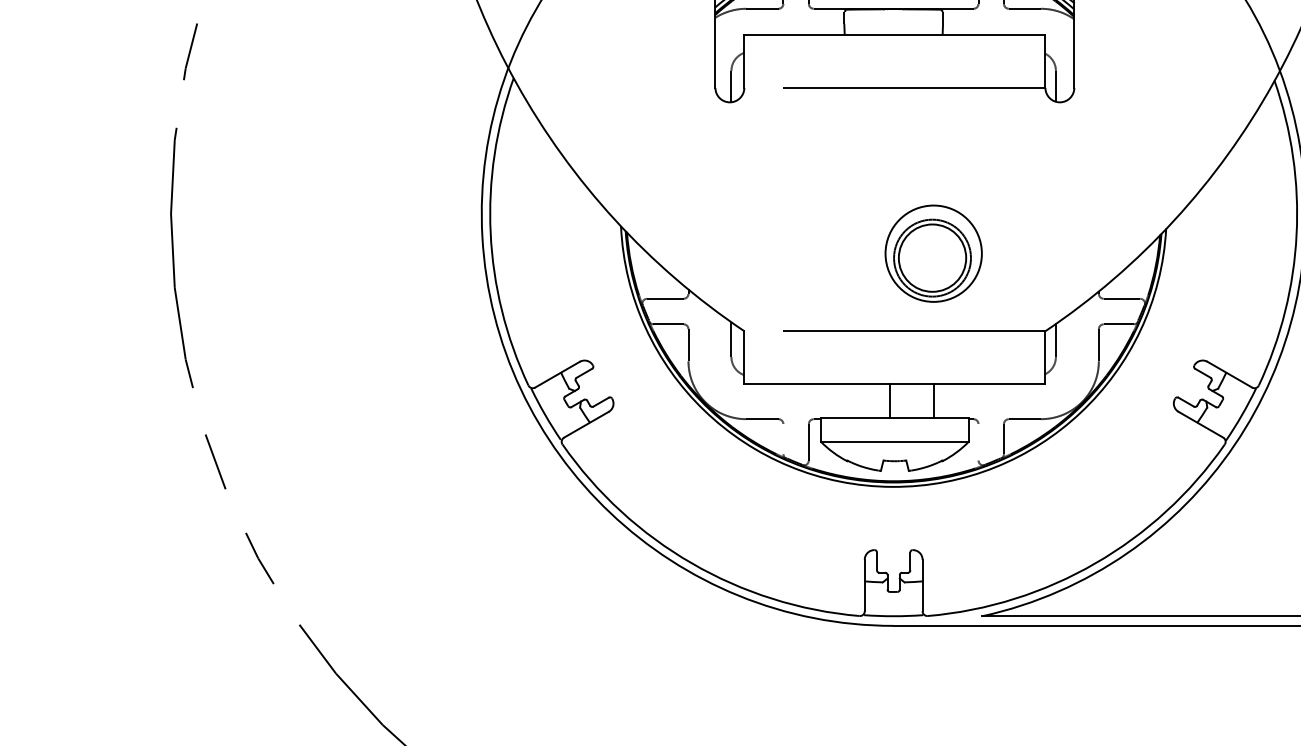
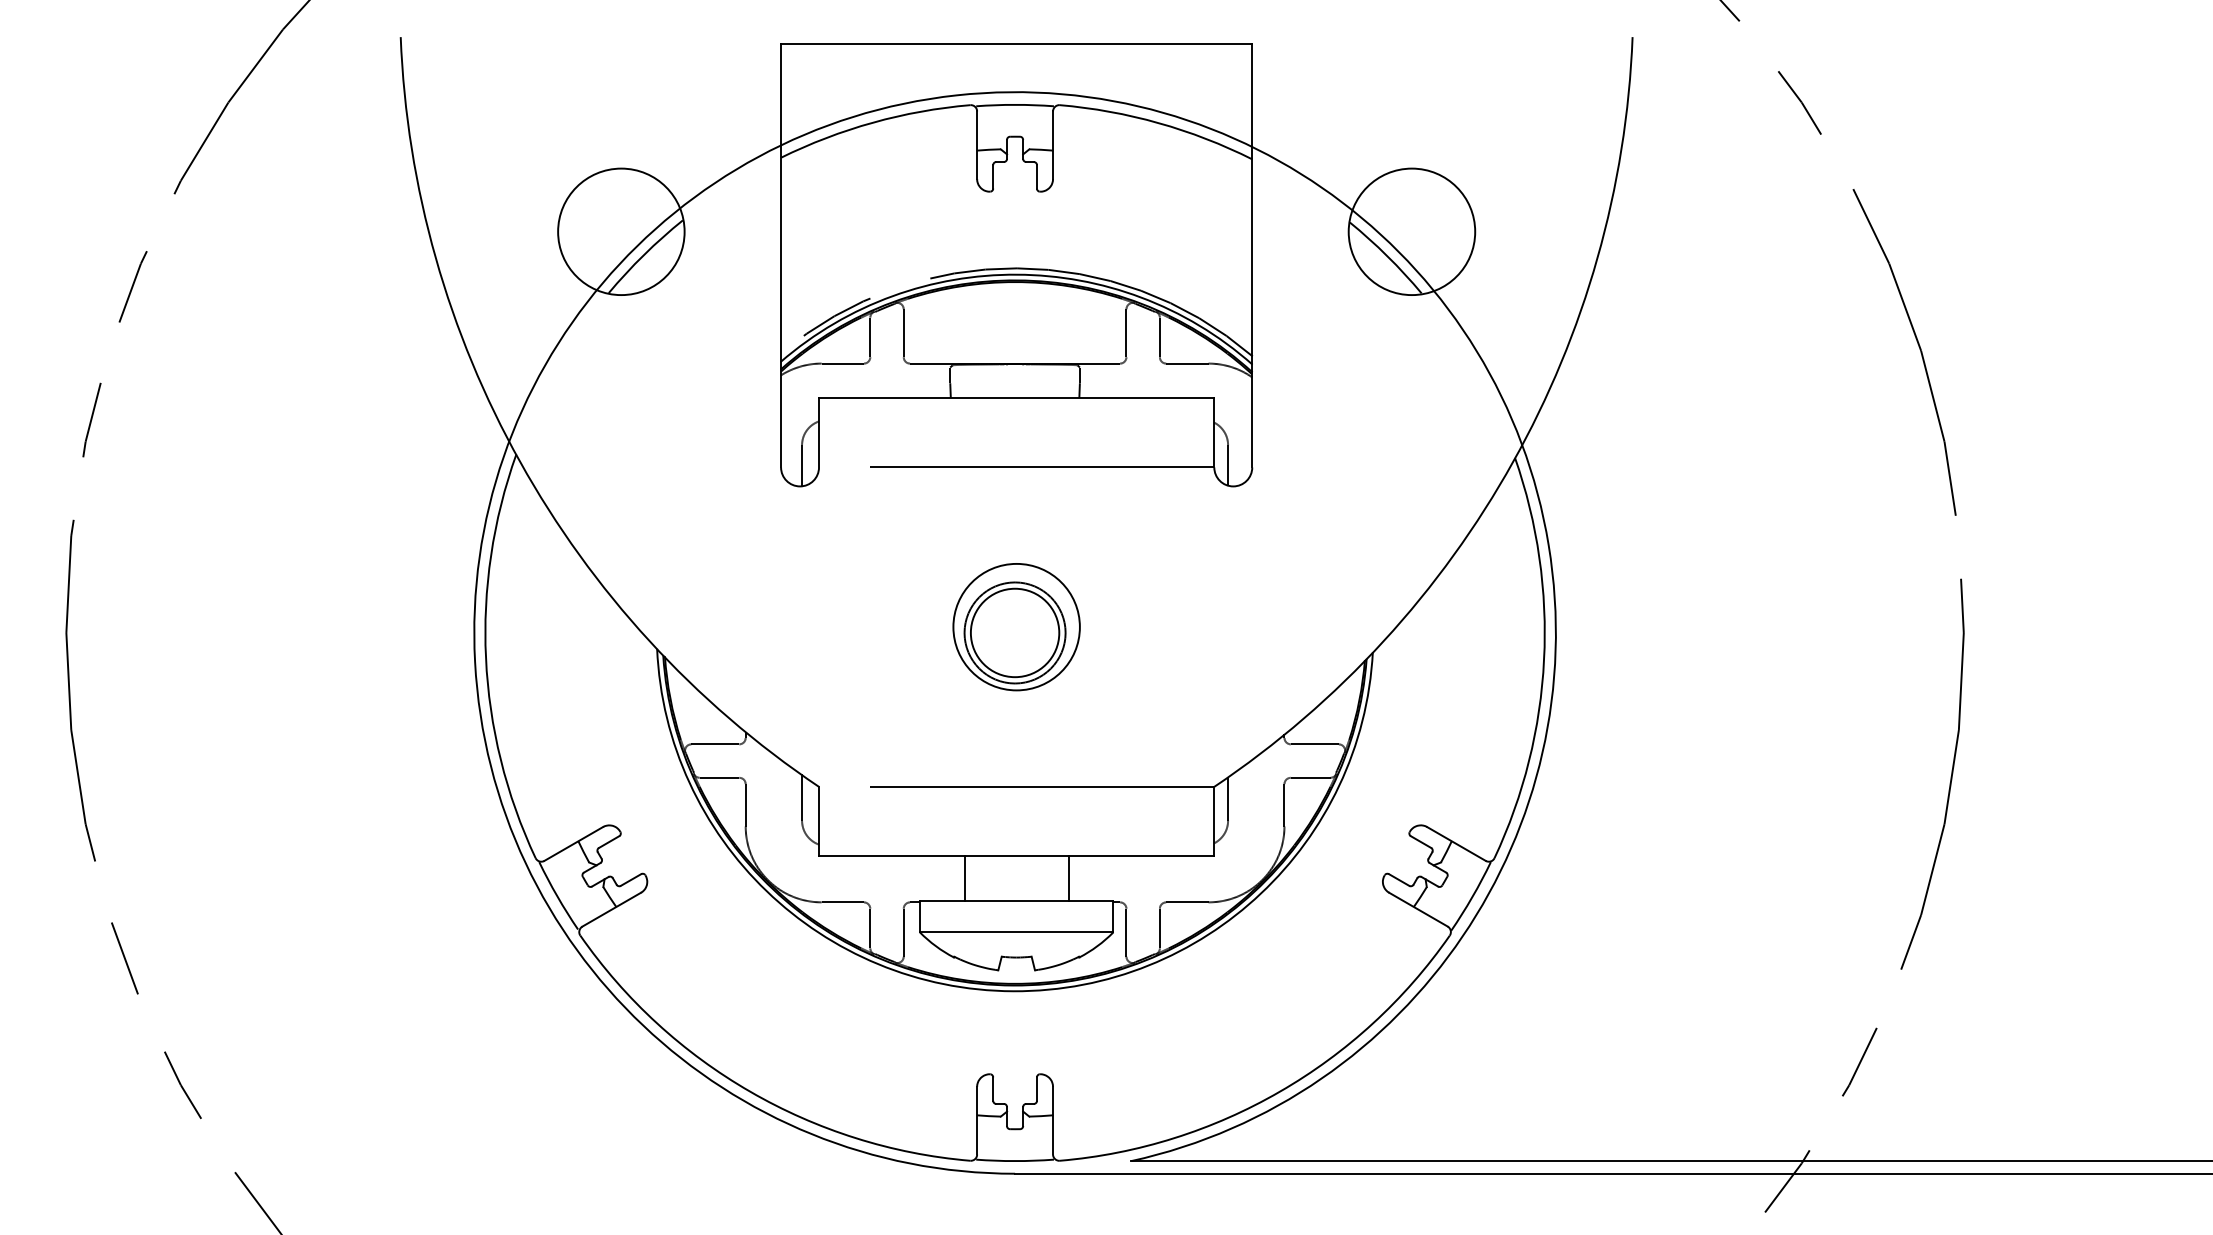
part: (933, 253) -> (1016, 627), moved
line: (890, 401) -> (964, 878), moved
line: (783, 439) -> (870, 928), added
line: (978, 442) -> (1126, 932), added

